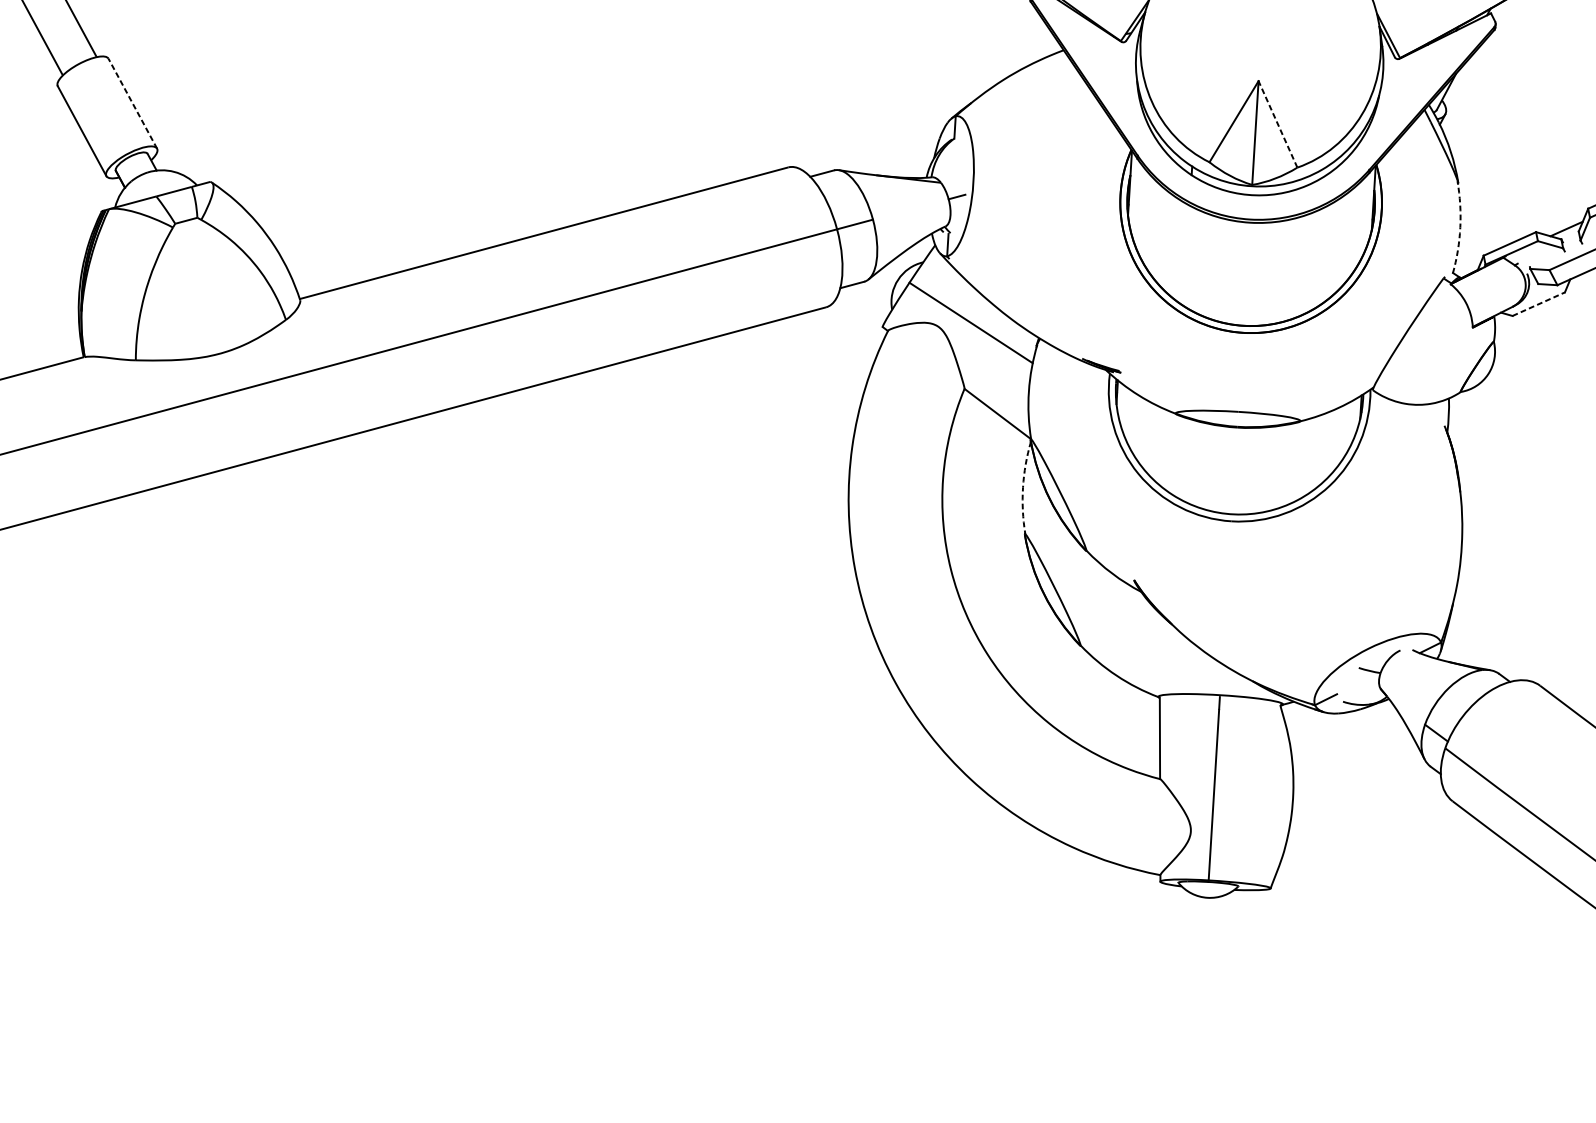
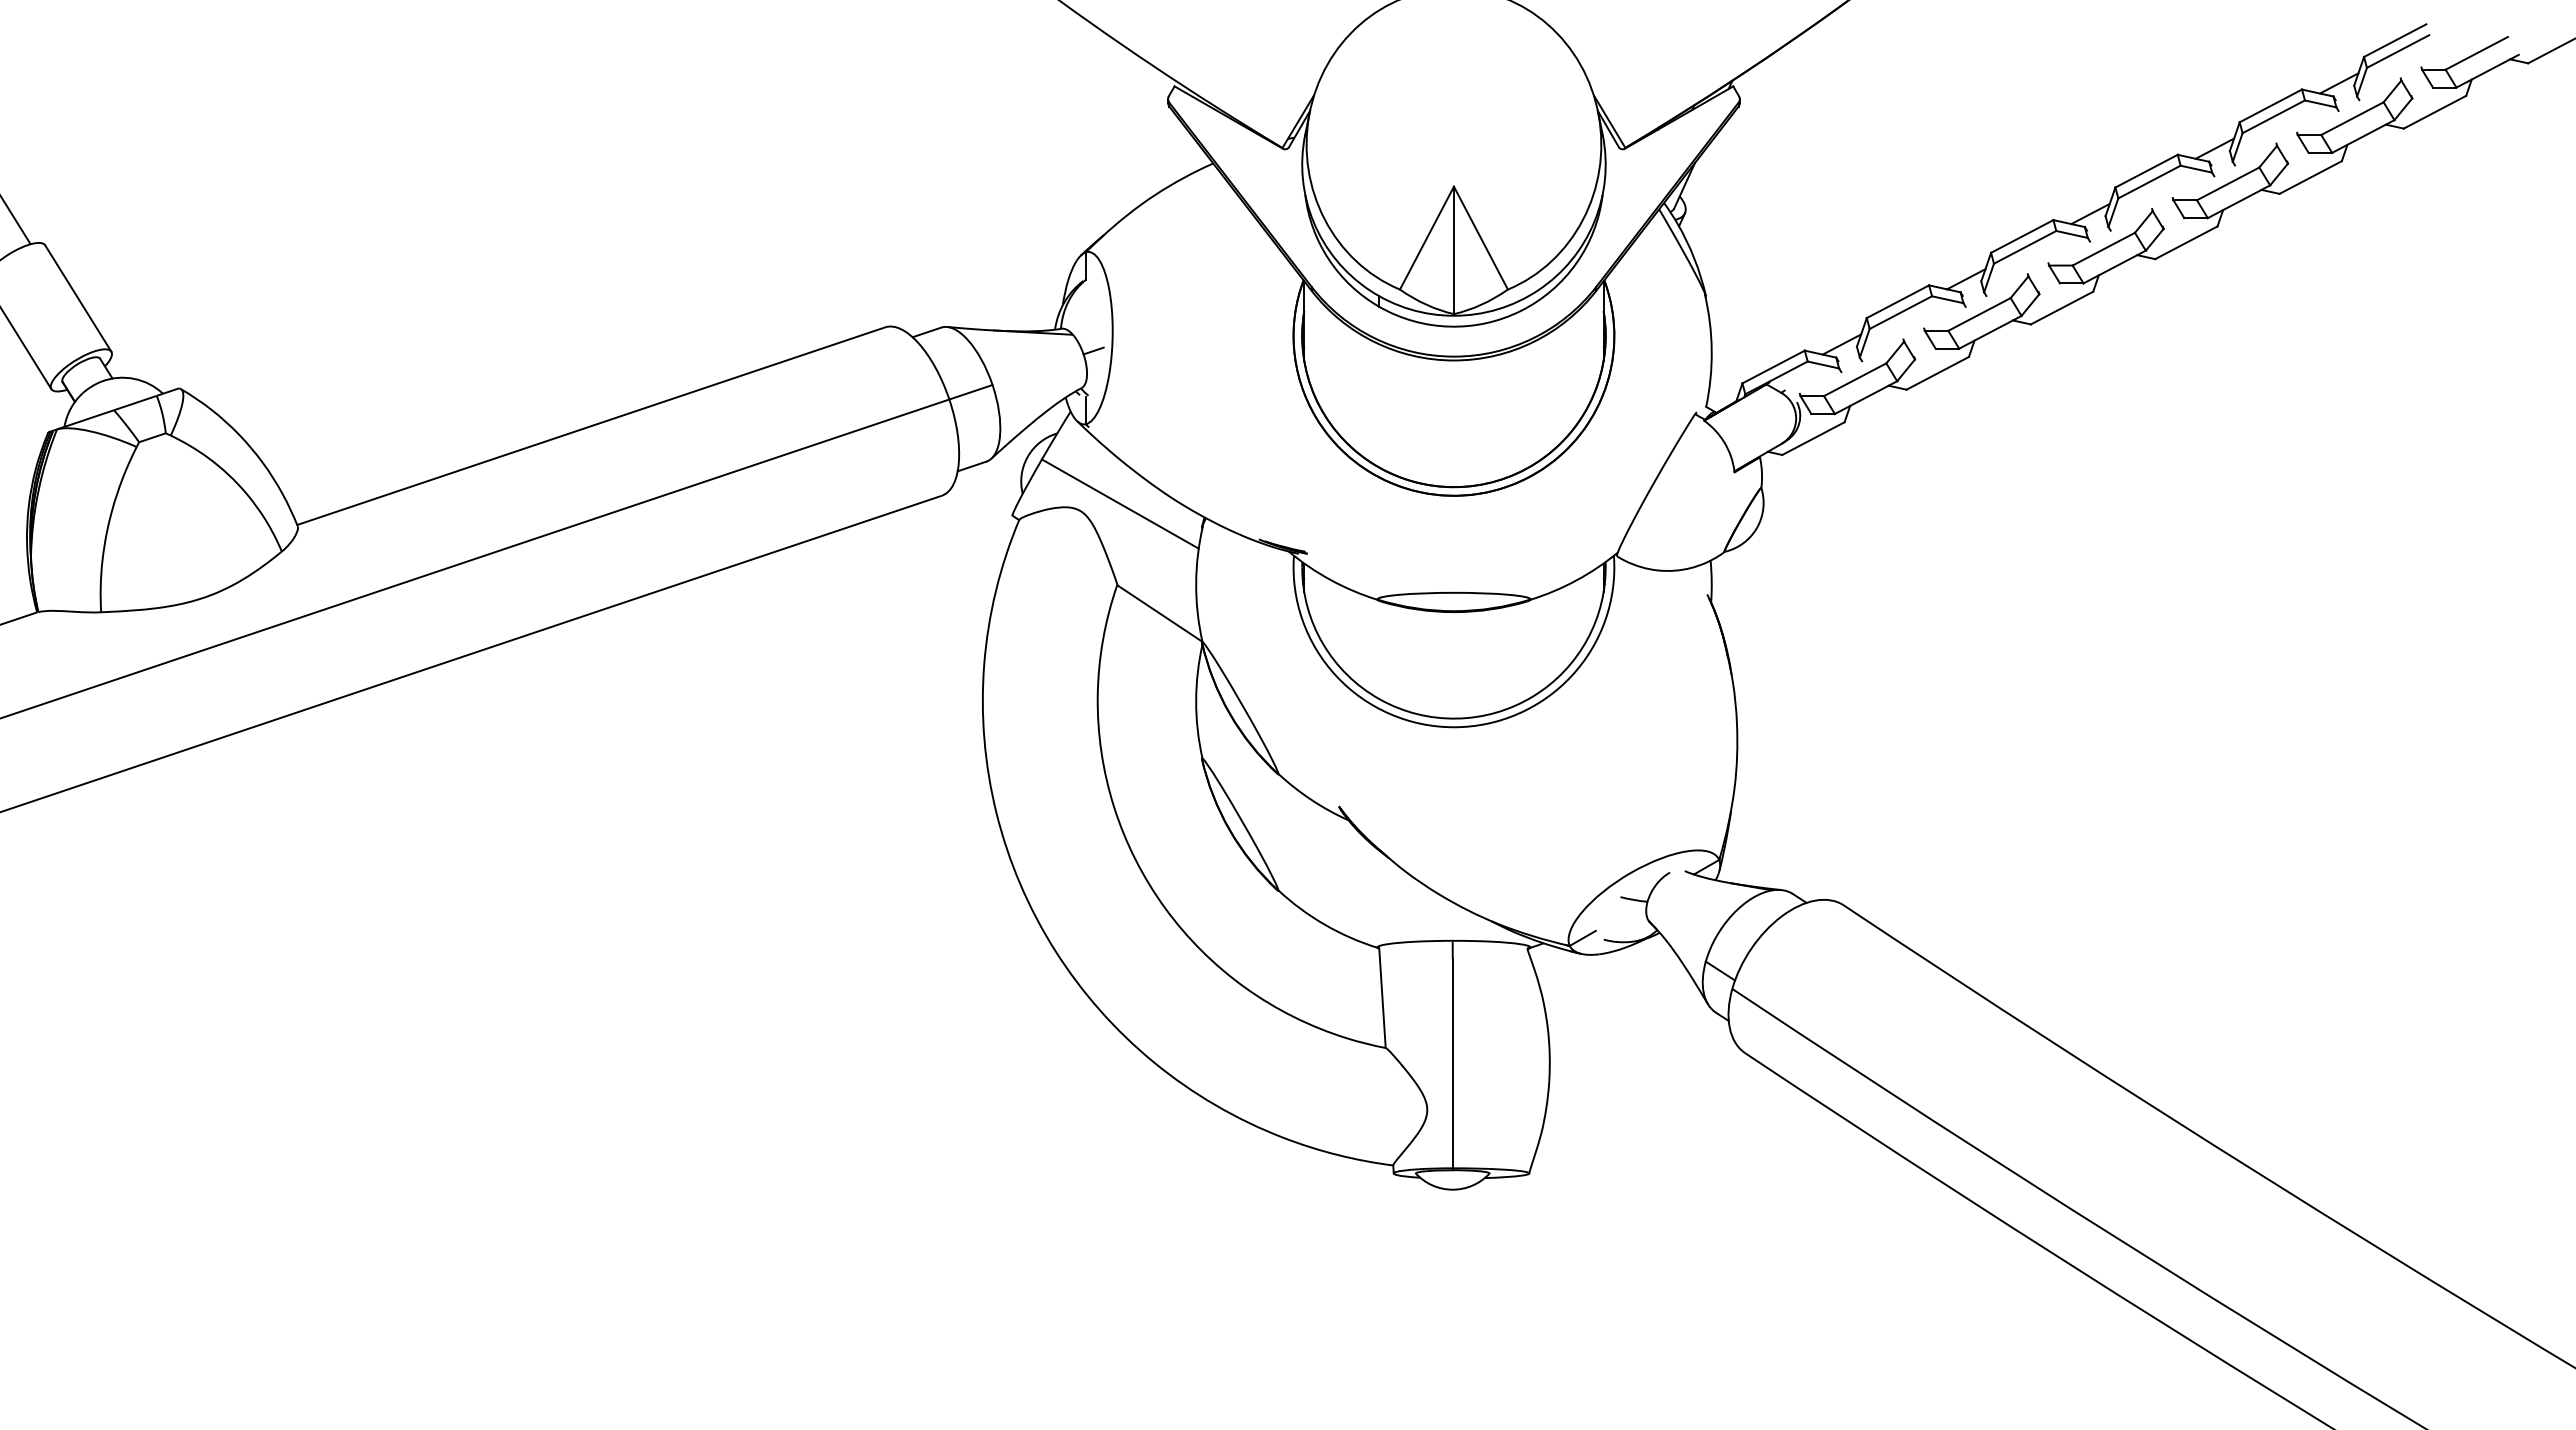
line: (133, 103) -> (78, 298), dashed -> solid
line: (1277, 123) -> (1480, 237), dashed -> solid
arc: (1460, 227) -> (1711, 350), dashed -> solid
line: (1538, 304) -> (1813, 438), dashed -> solid
arc: (1023, 487) -> (1196, 701), dashed -> solid

